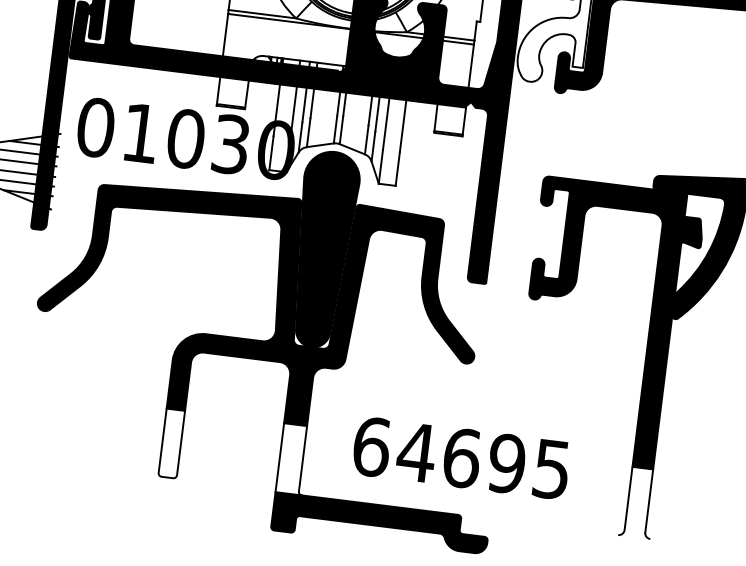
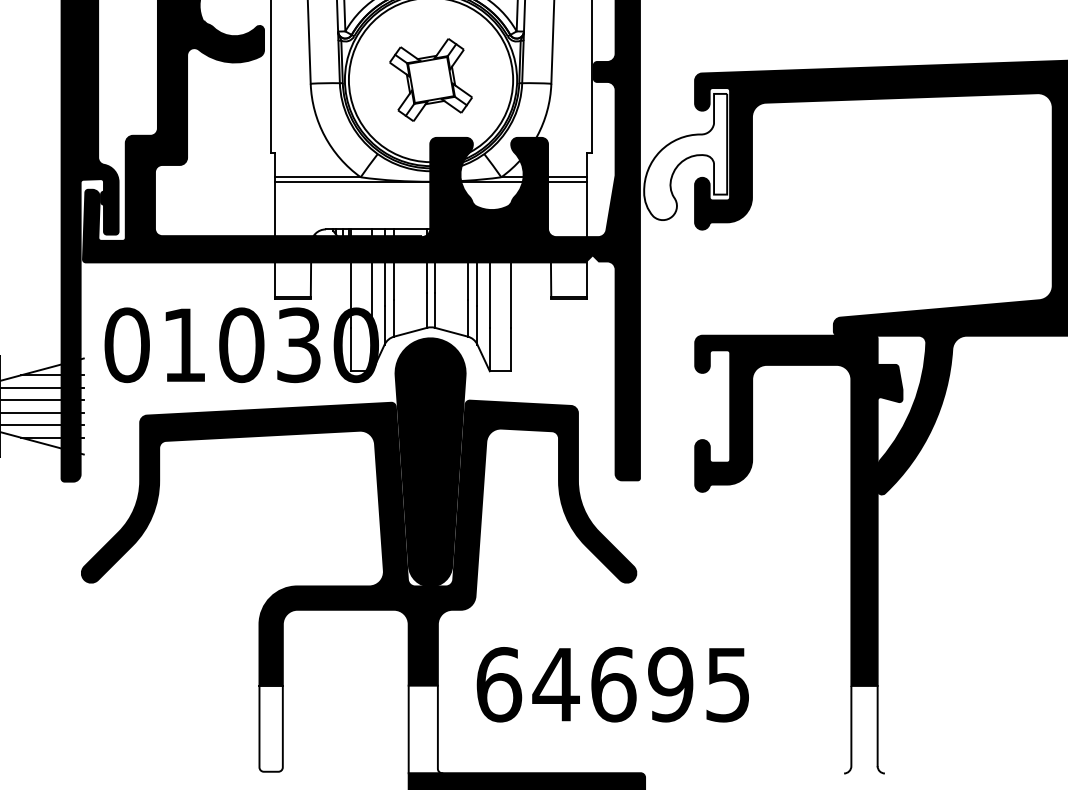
text: (461, 457) -> (612, 684), moved

